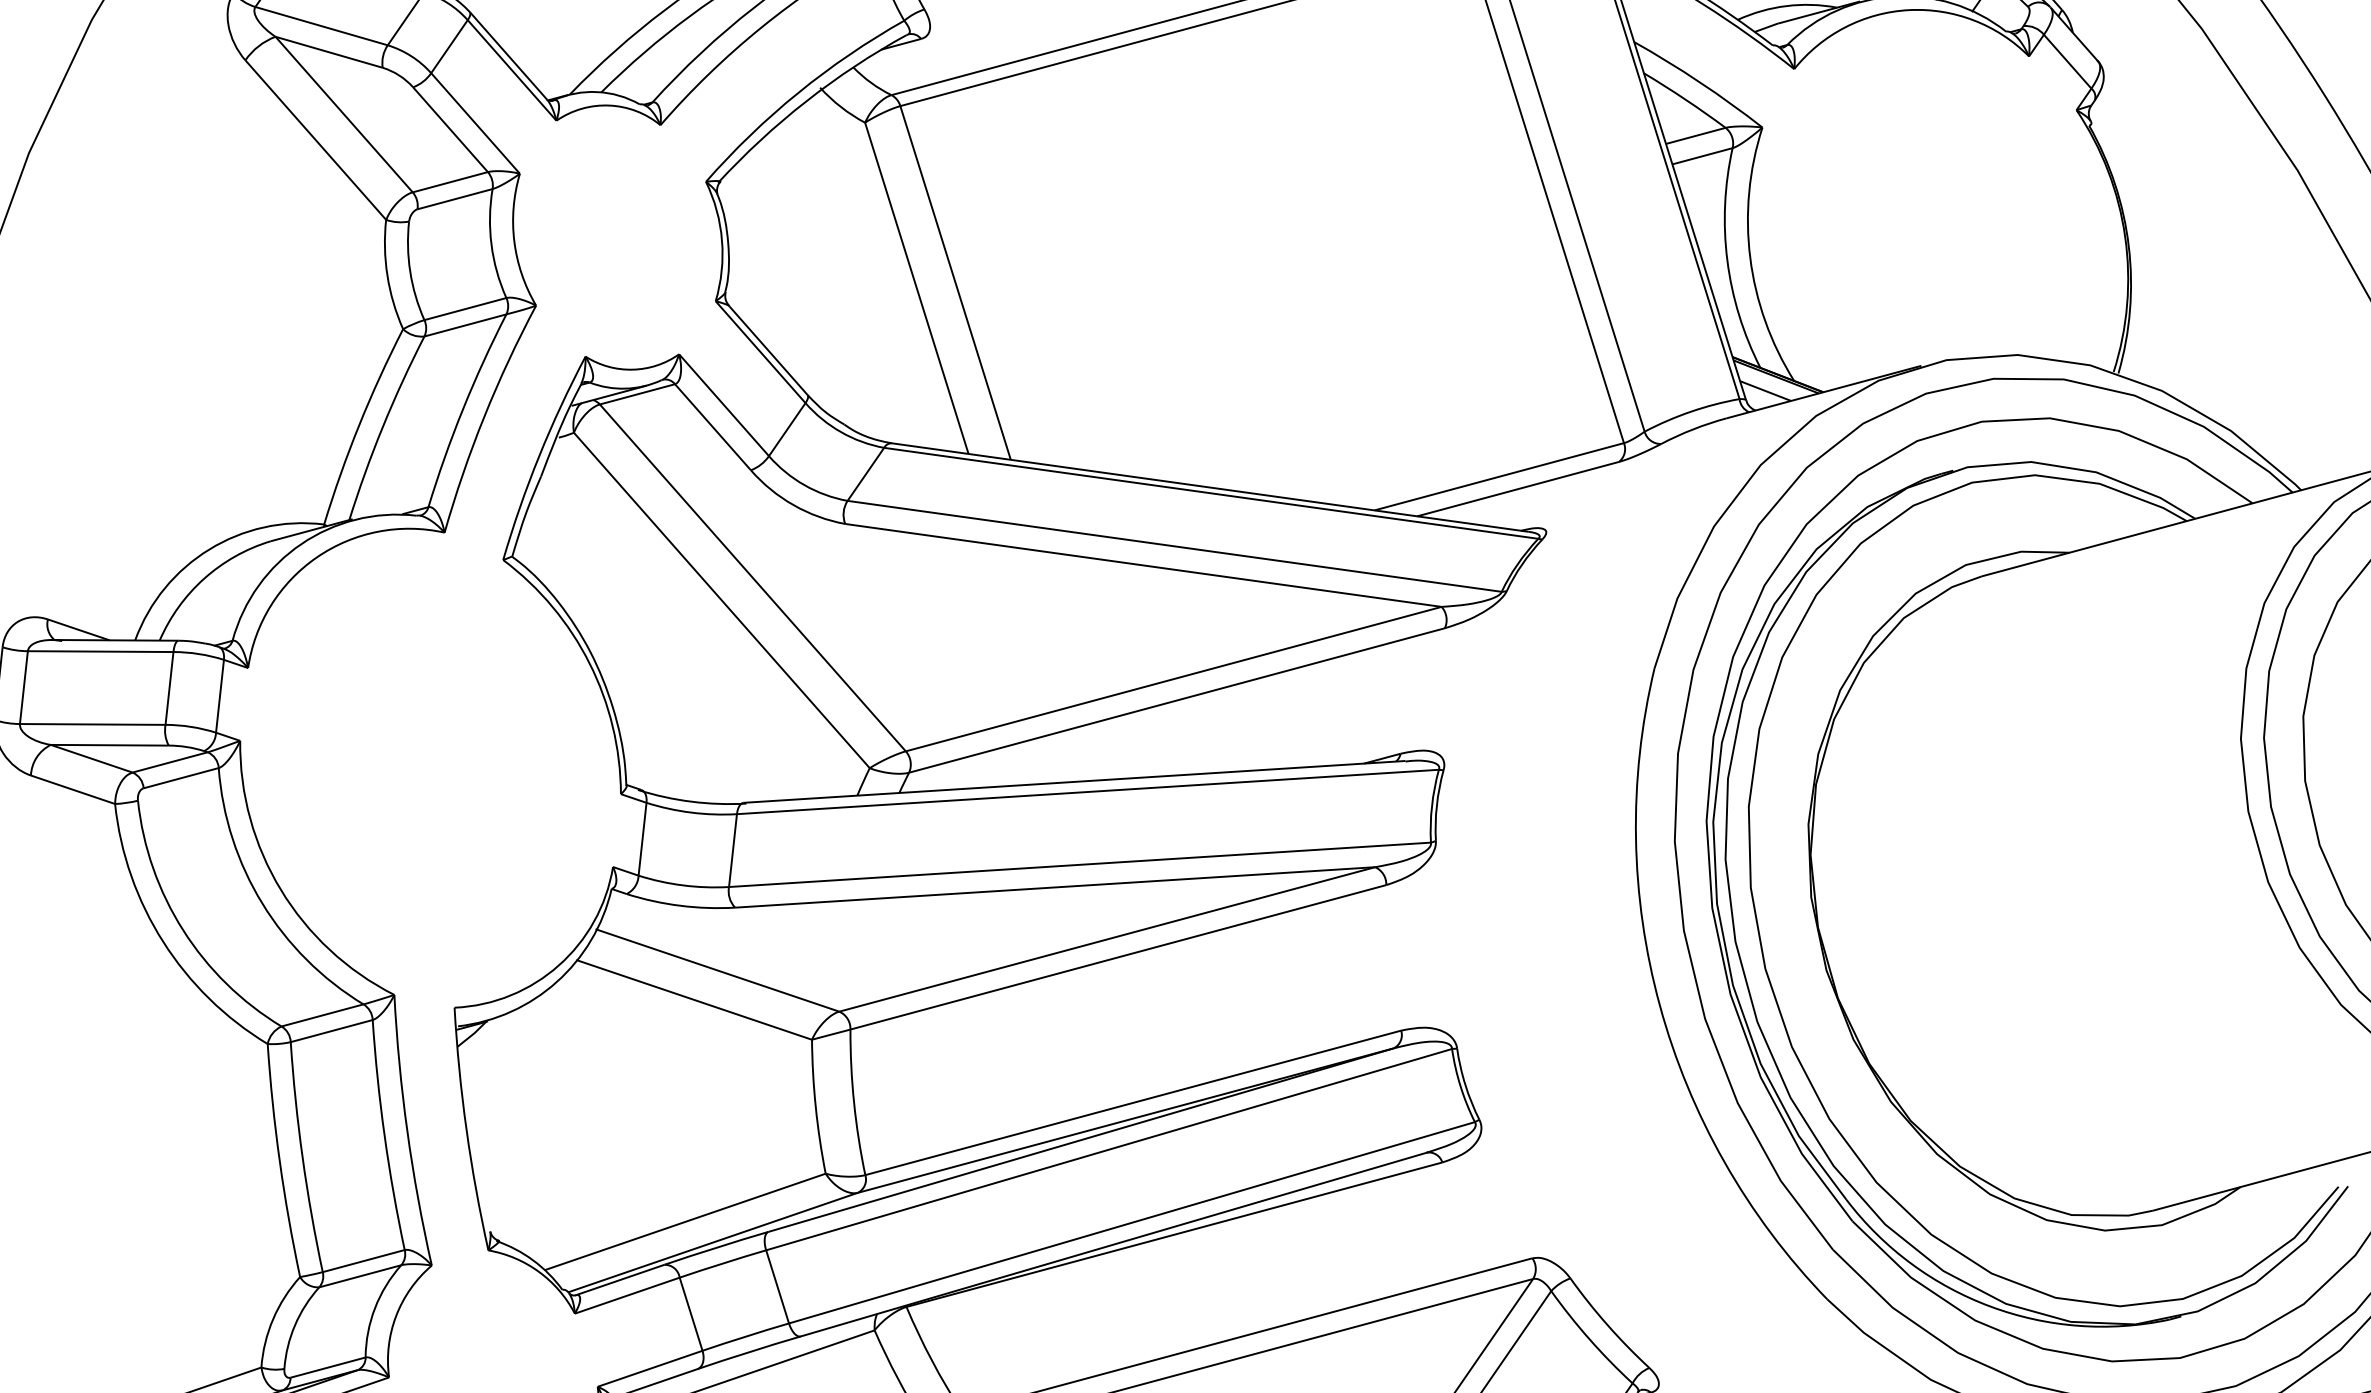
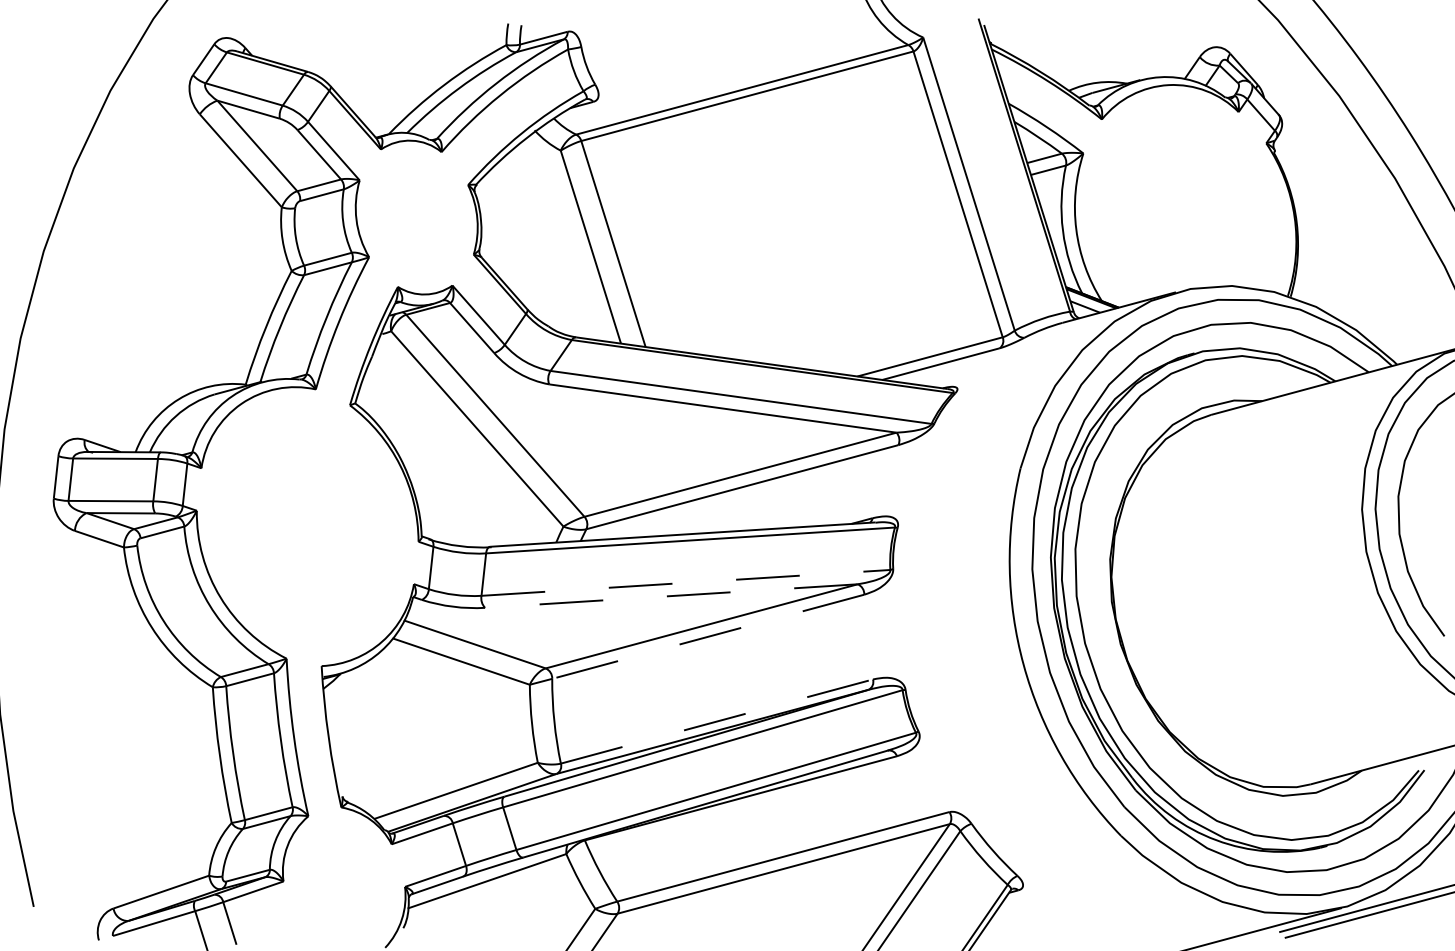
line: (1079, 864) -> (685, 582), solid -> dashed
line: (1055, 888) -> (671, 596), solid -> dashed
line: (1118, 956) -> (708, 636), solid -> dashed
line: (1132, 1102) -> (716, 721), solid -> dashed

